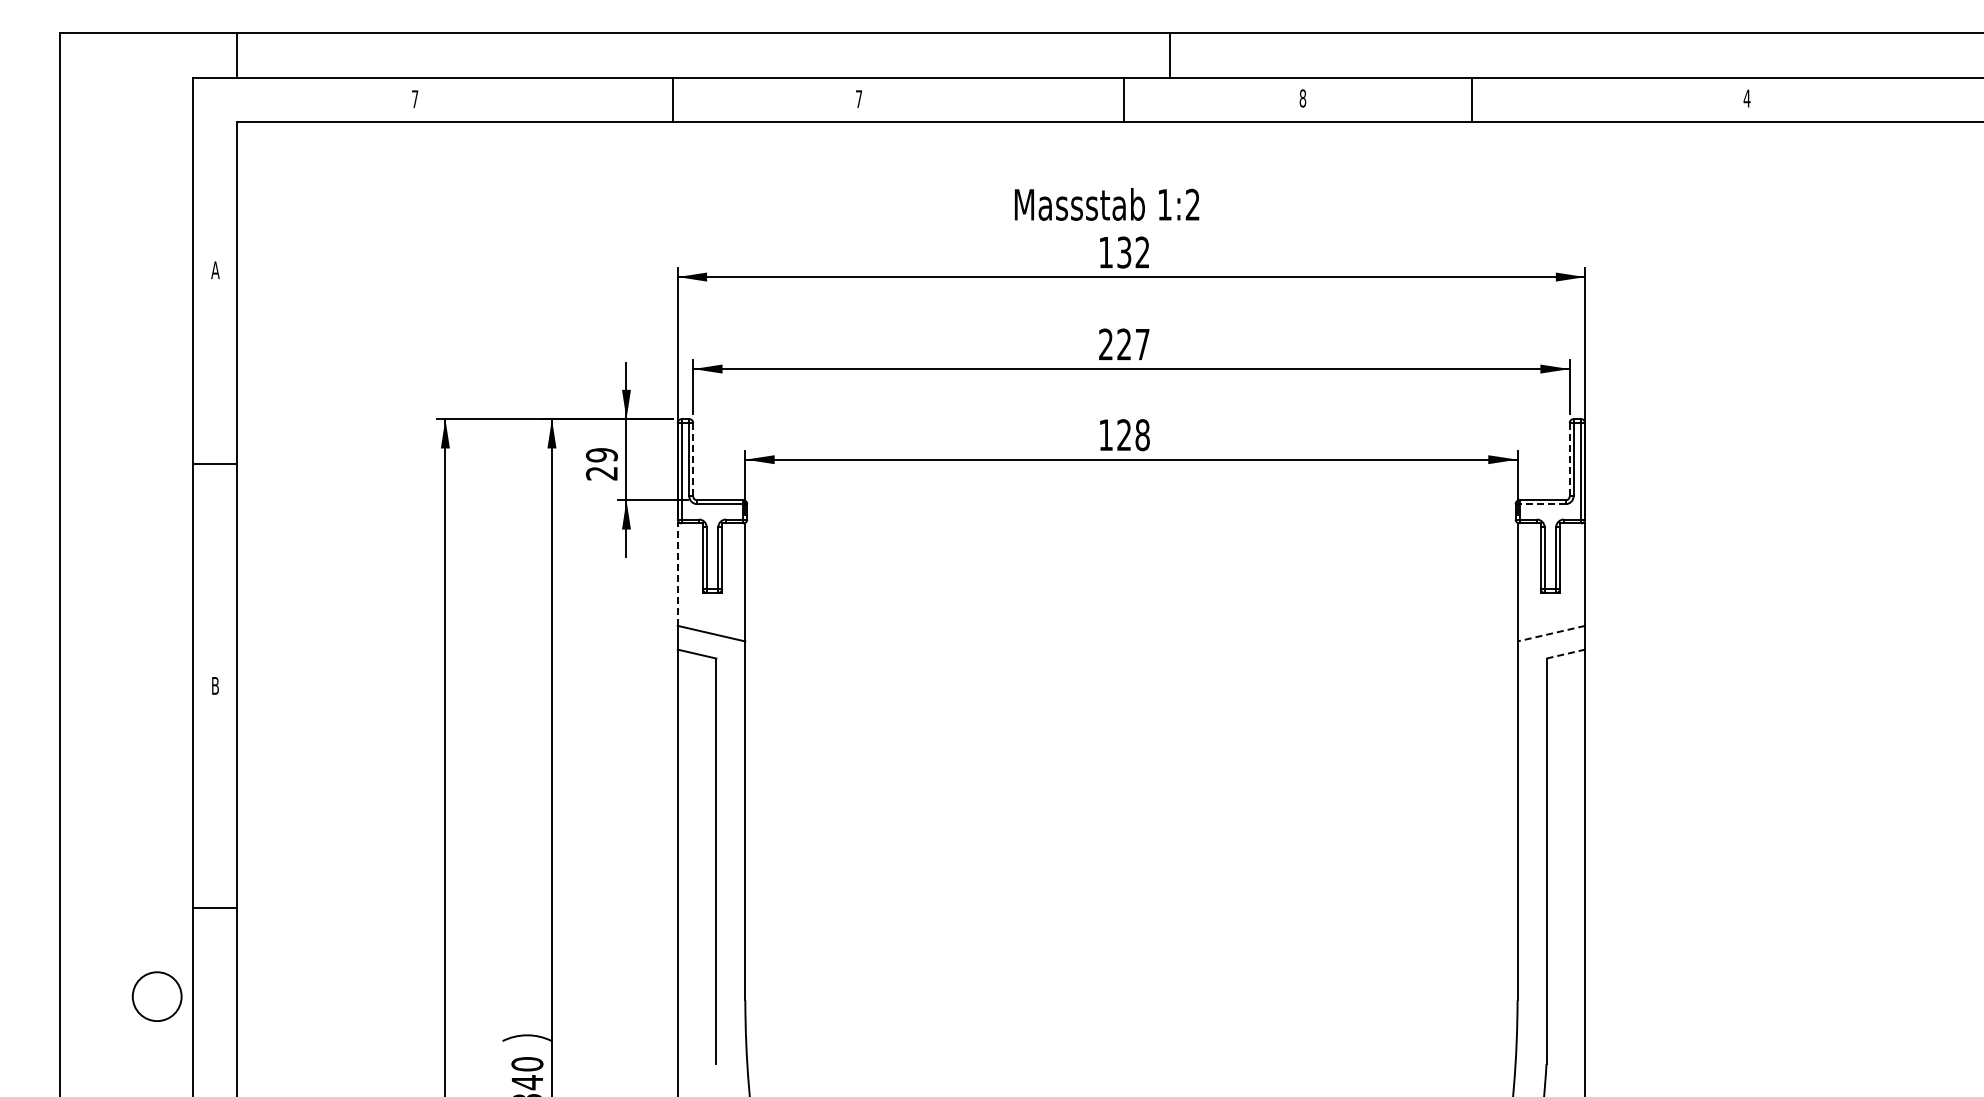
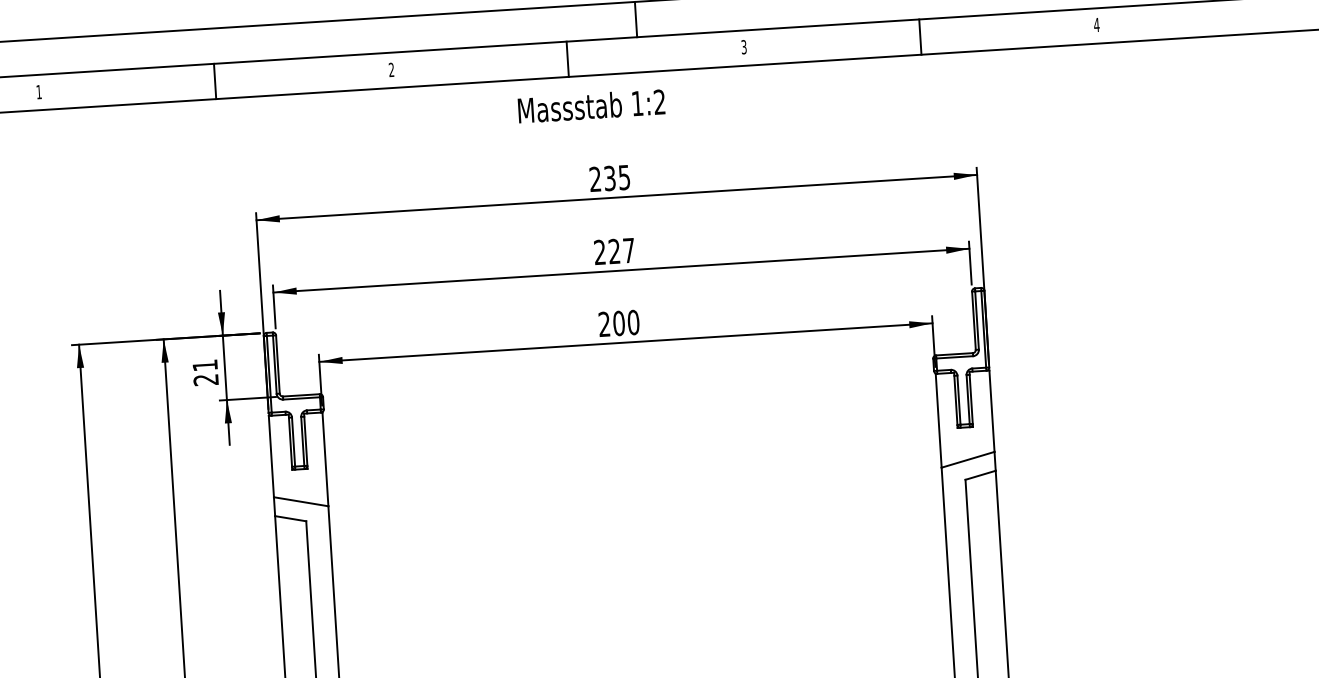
text: (1302, 98) -> (743, 47), 8 -> 3
text: (415, 99) -> (39, 92), 7 -> 1
line: (672, 99) -> (214, 81), moved
text: (858, 99) -> (391, 70), 7 -> 2
line: (1123, 99) -> (567, 59), moved
line: (1471, 99) -> (920, 36), moved
text: (1107, 204) -> (591, 106), moved
text: (1124, 252) -> (610, 178), 132 -> 235
text: (1124, 435) -> (619, 323), 128 -> 200
text: (601, 455) -> (204, 365), 29 -> 21
line: (693, 459) -> (278, 364), dashed -> solid
line: (1569, 459) -> (973, 320), dashed -> solid
line: (1542, 504) -> (954, 357), dashed -> solid
line: (677, 574) -> (271, 456), dashed -> solid
line: (1551, 633) -> (968, 459), dashed -> solid
line: (1565, 654) -> (980, 475), dashed -> solid

